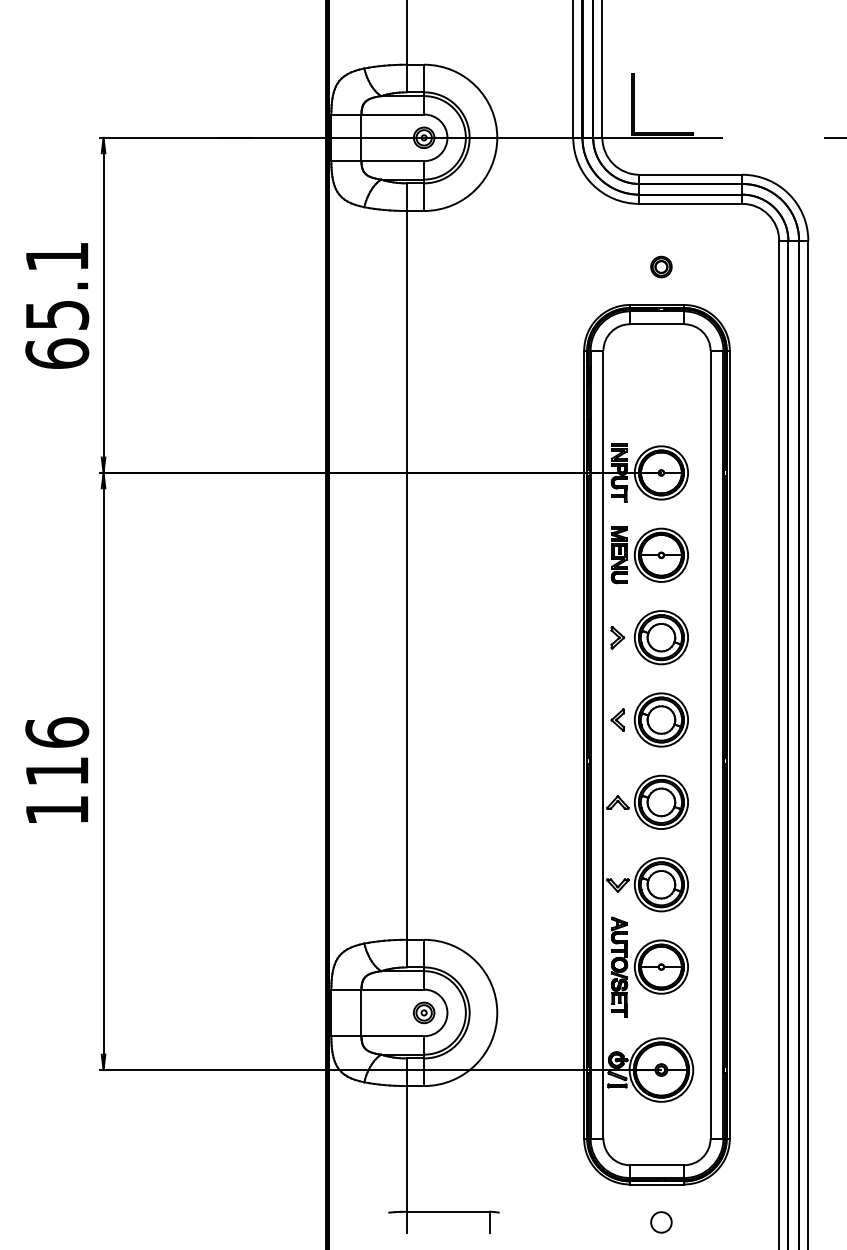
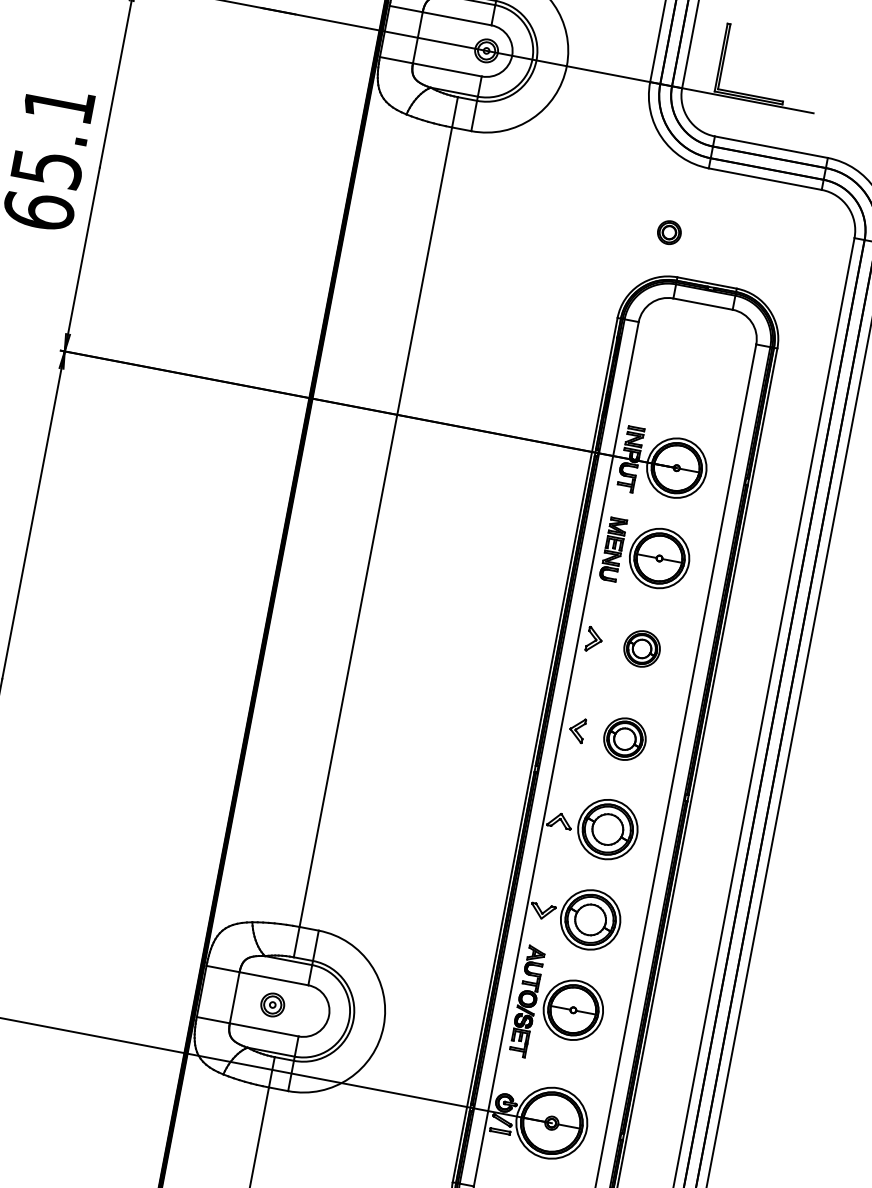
part: (661, 266) -> (669, 232), moved
part: (660, 637) -> (641, 648), size x0.6
part: (660, 719) -> (624, 738), size x0.7
part: (424, 1012) -> (273, 1004), moved

